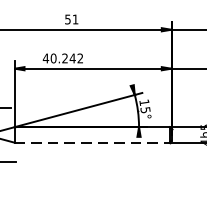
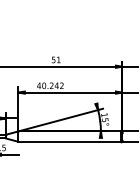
line: (93, 142) -> (70, 141), dashed -> solid

